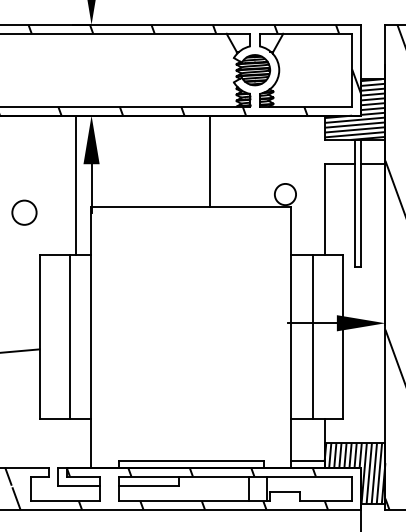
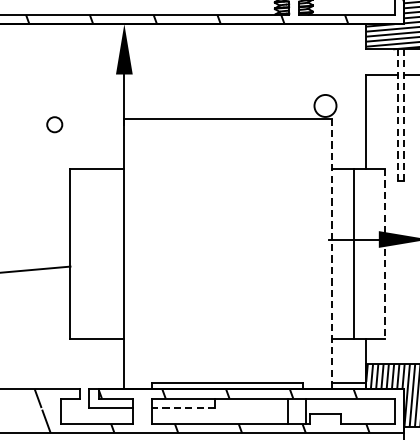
line: (209, 160) -> (246, 70), removed
line: (76, 185) -> (108, 96), removed
line: (355, 203) -> (398, 115), solid -> dashed
line: (361, 203) -> (404, 115), solid -> dashed
circle: (24, 212) -> (54, 124), size x0.6
line: (69, 336) -> (101, 253), removed
line: (291, 337) -> (331, 254), solid -> dashed
line: (342, 337) -> (384, 254), solid -> dashed
line: (148, 485) -> (183, 407), solid -> dashed

